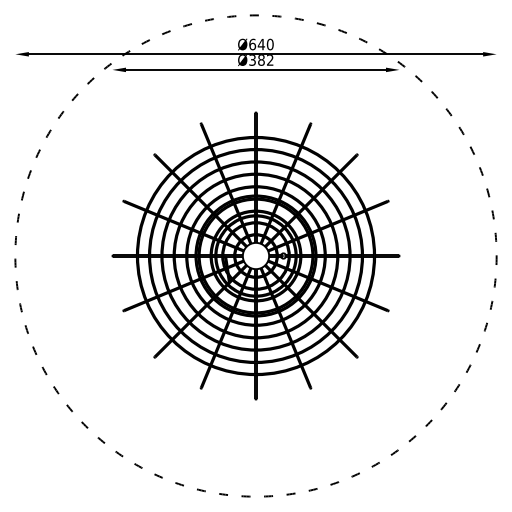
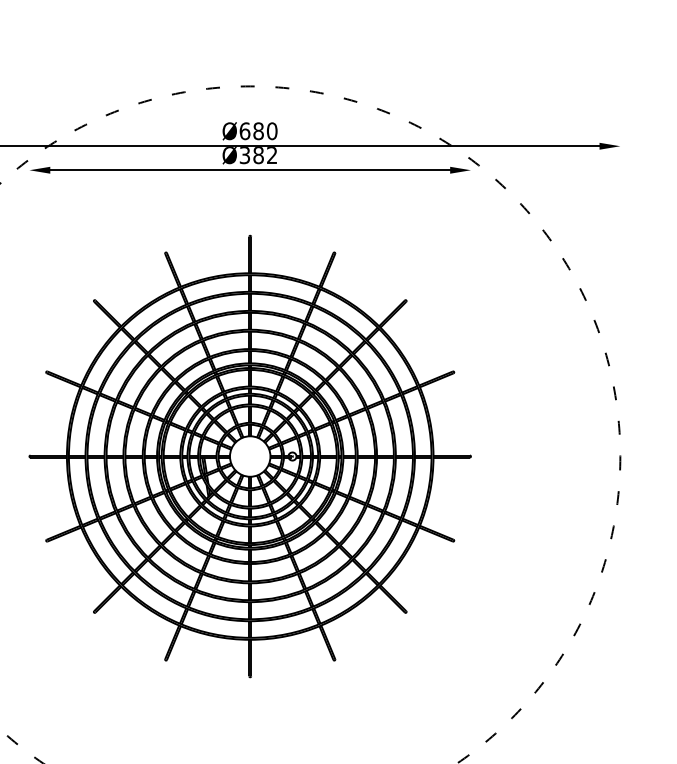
text: (260, 44) -> (257, 131), Ø640 -> Ø680

